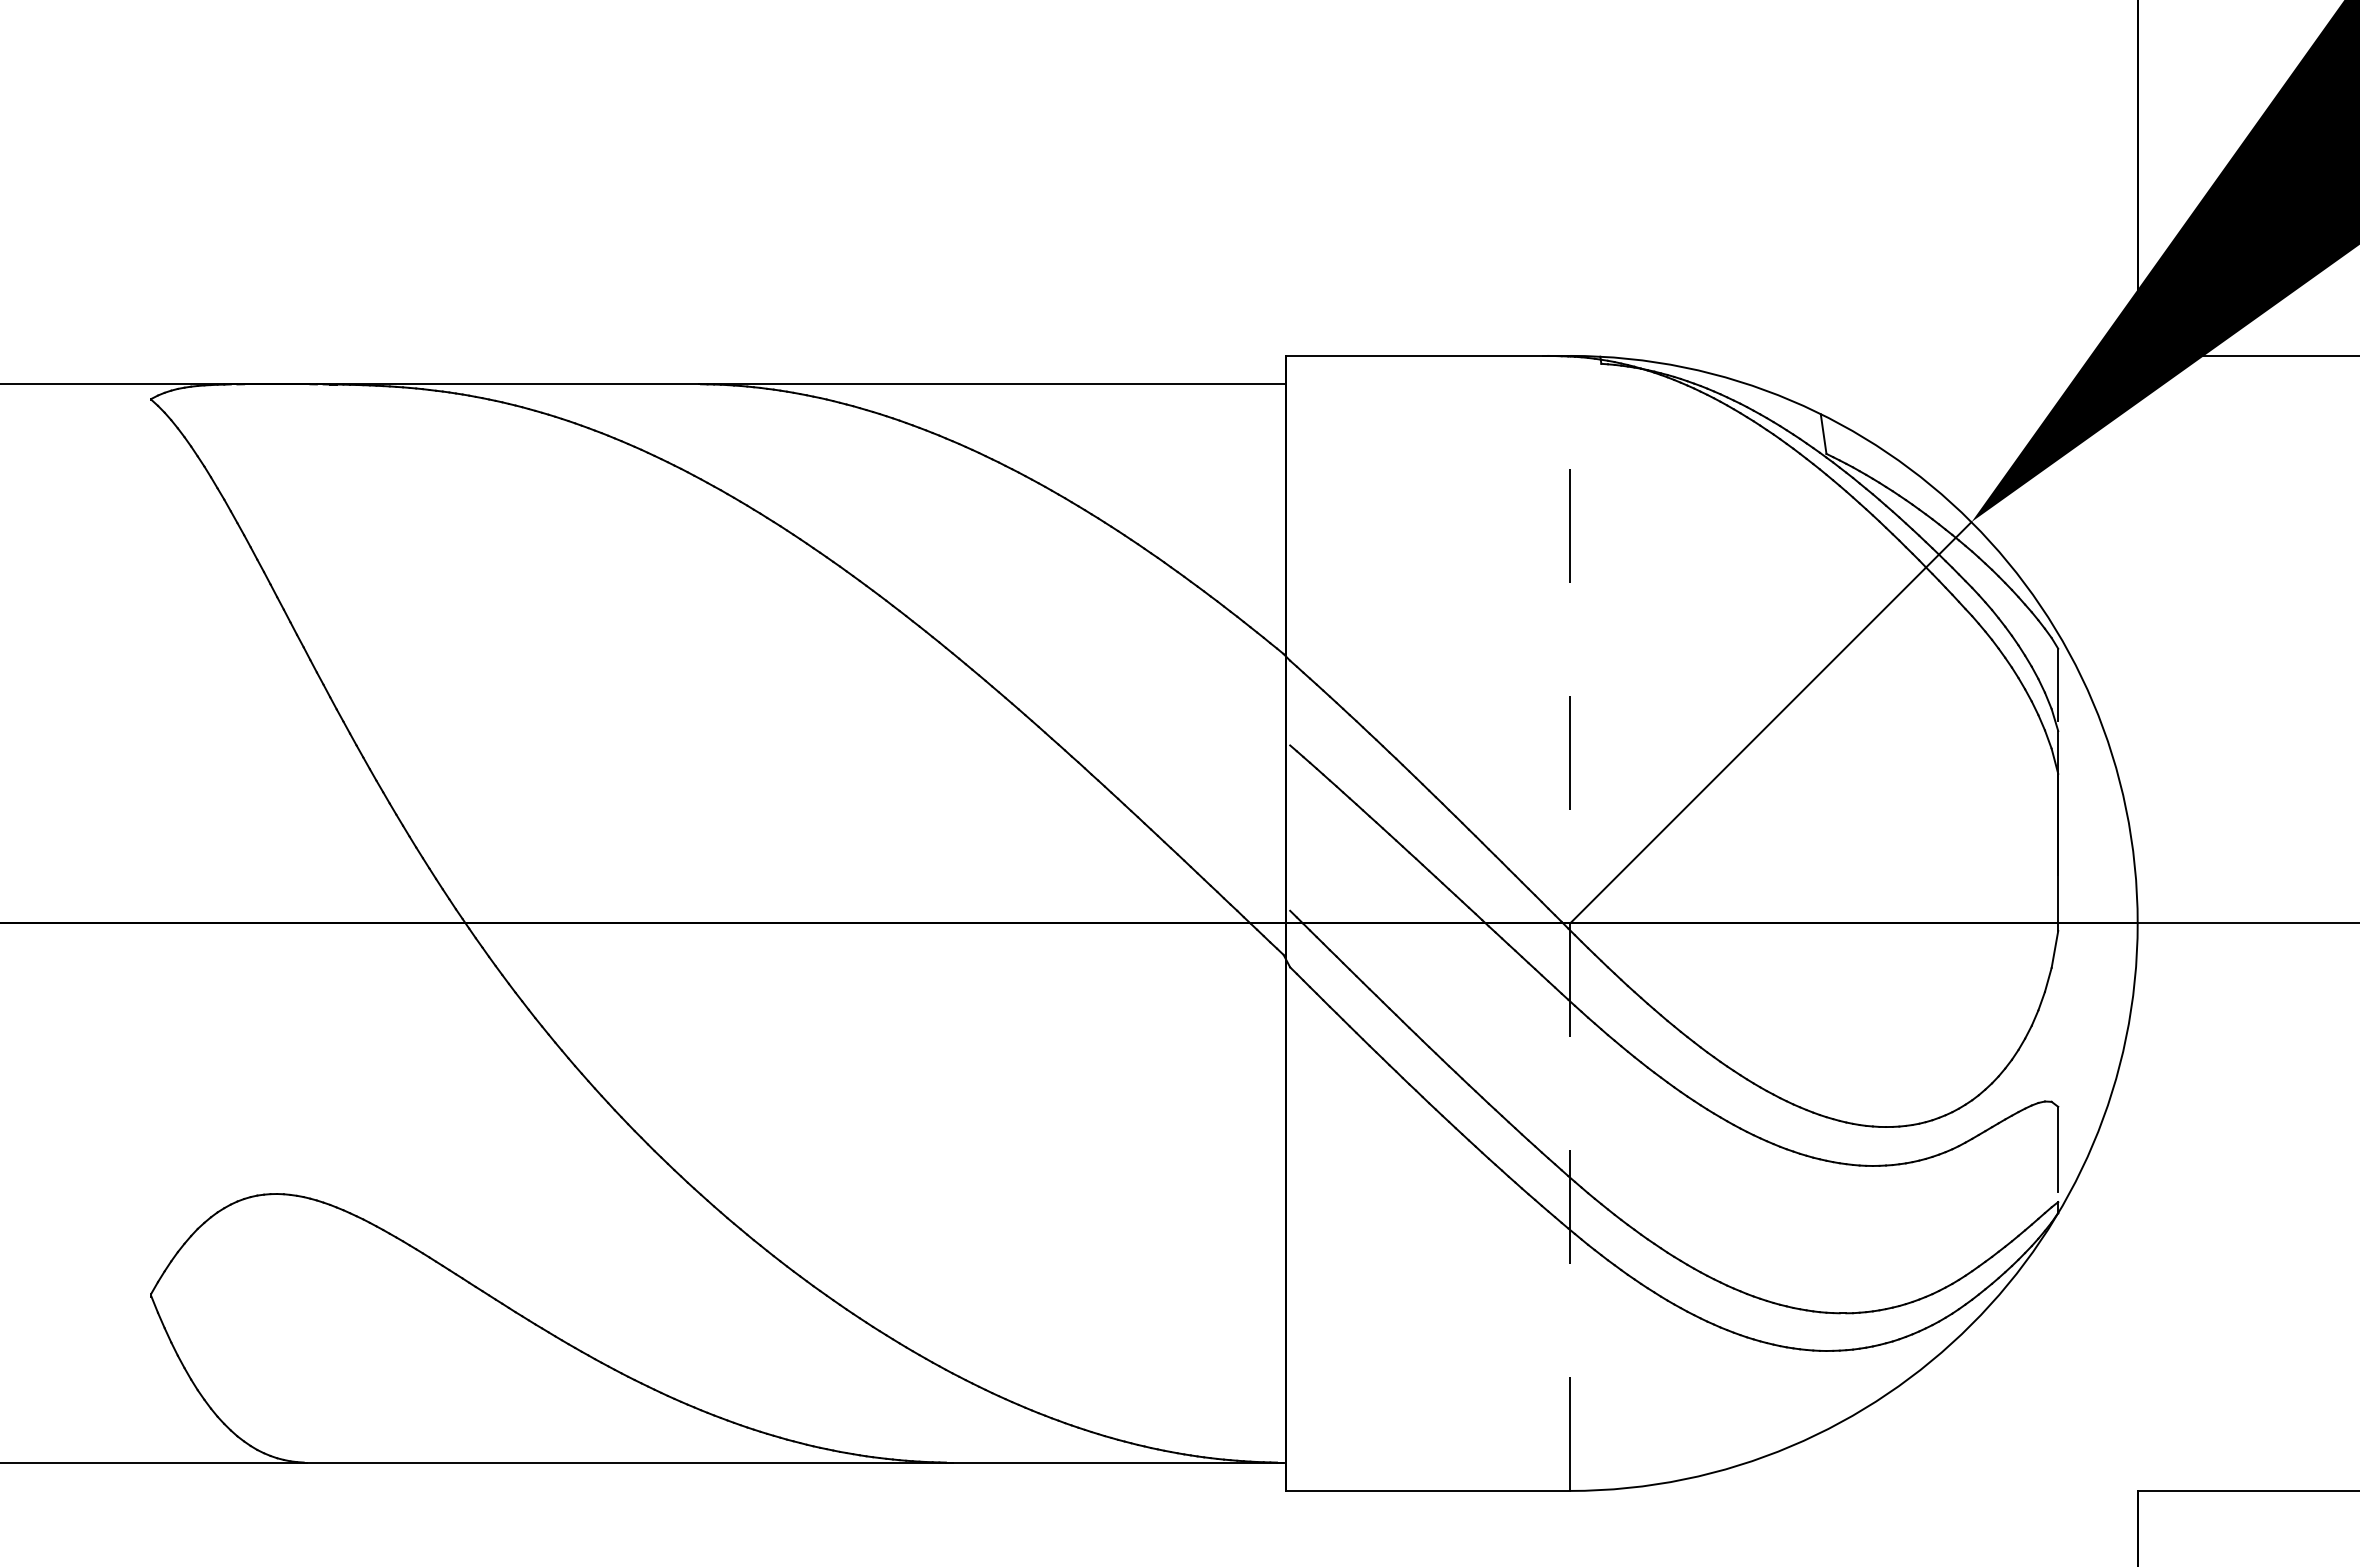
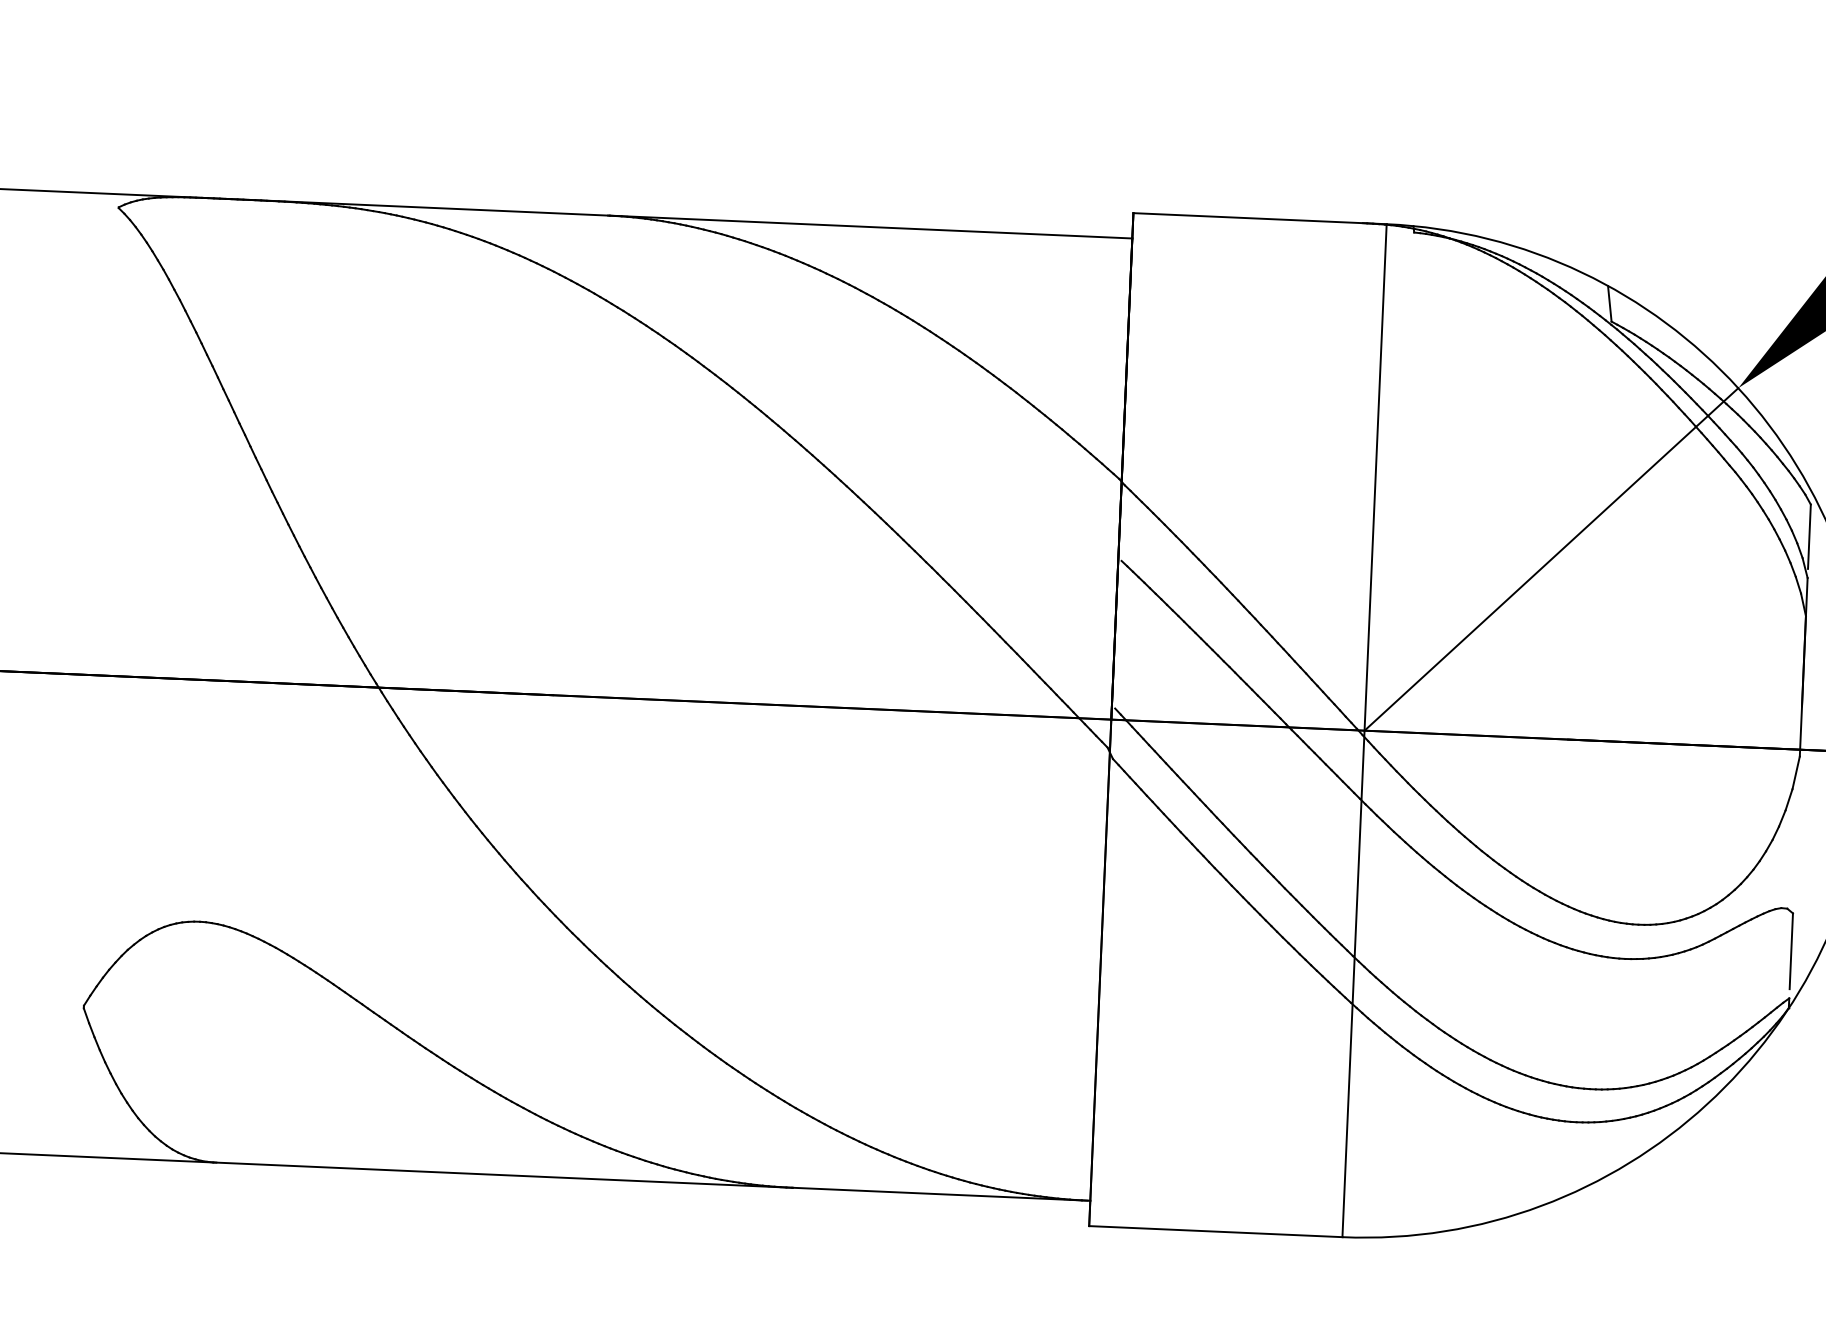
line: (1570, 923) -> (1364, 730), dashed -> solid

